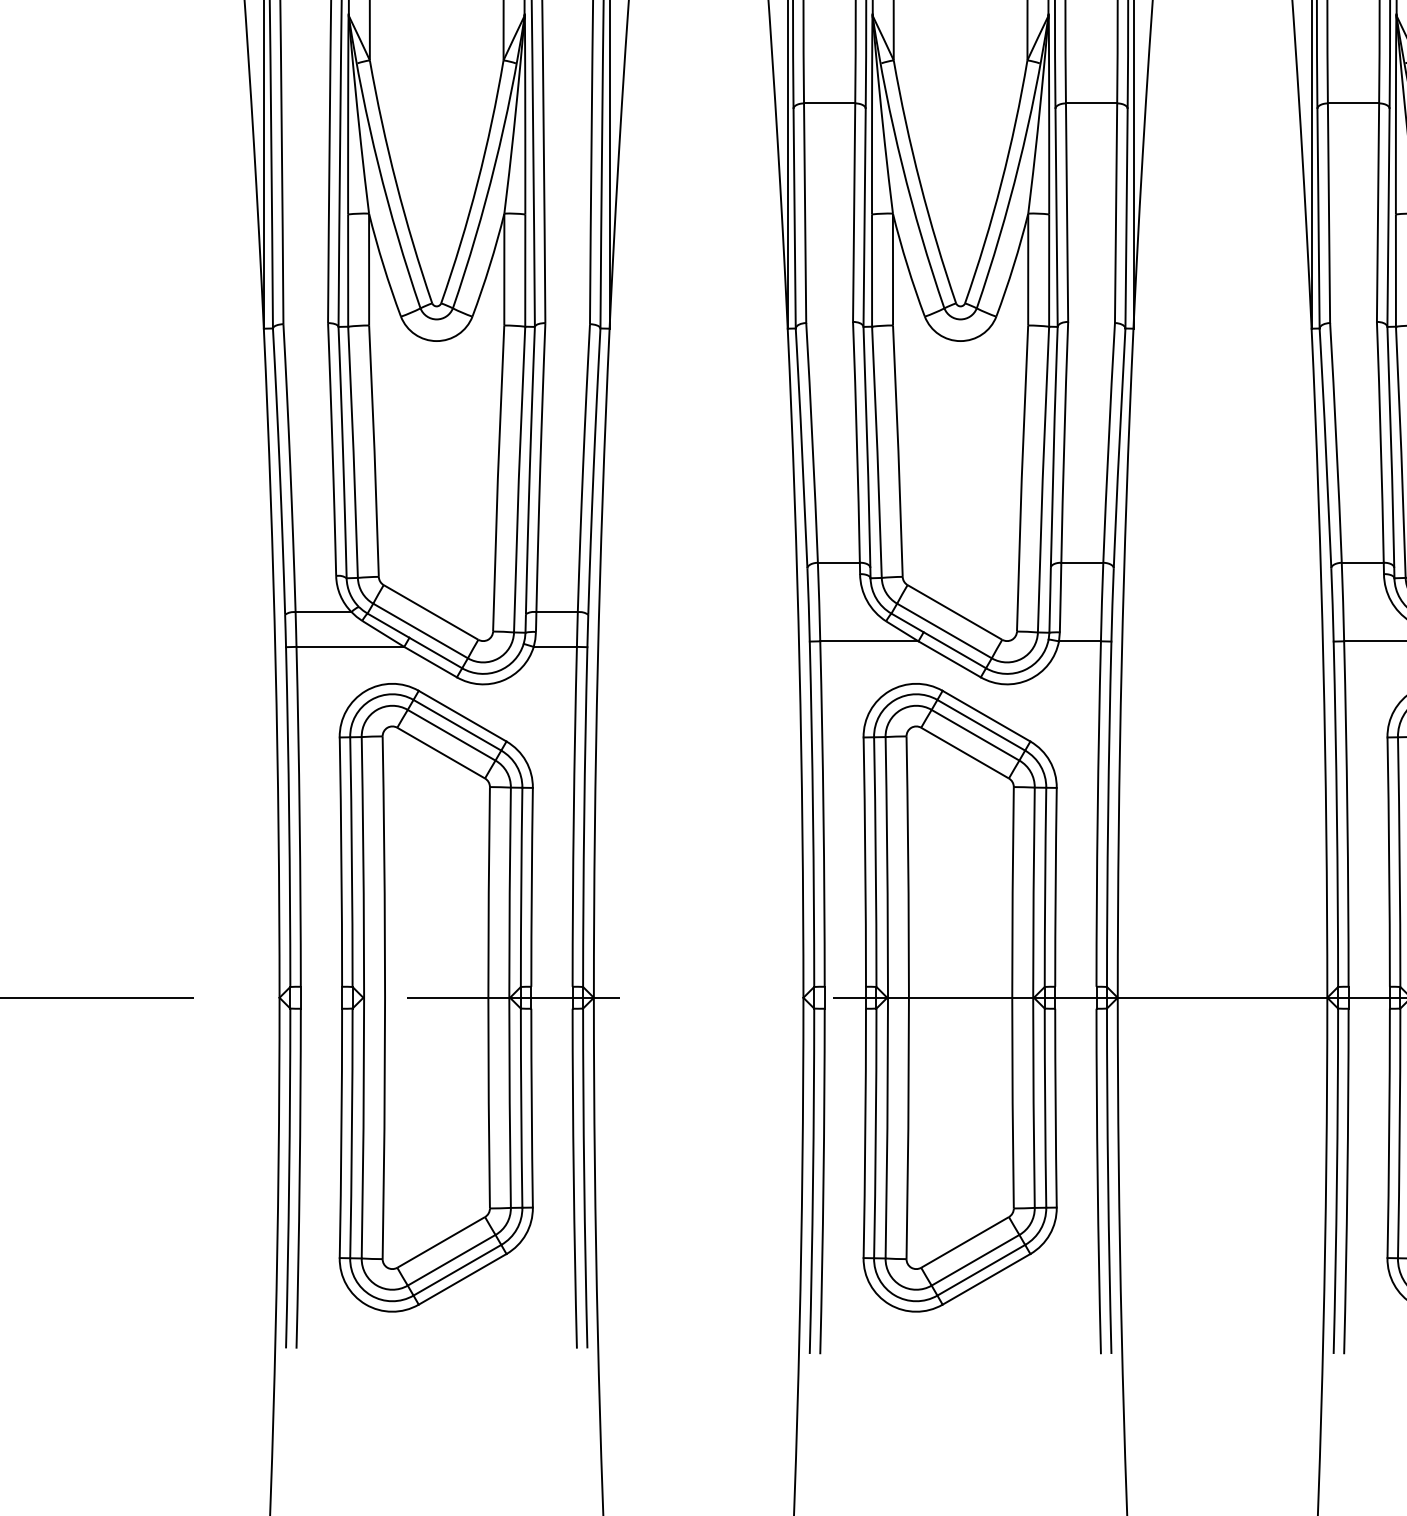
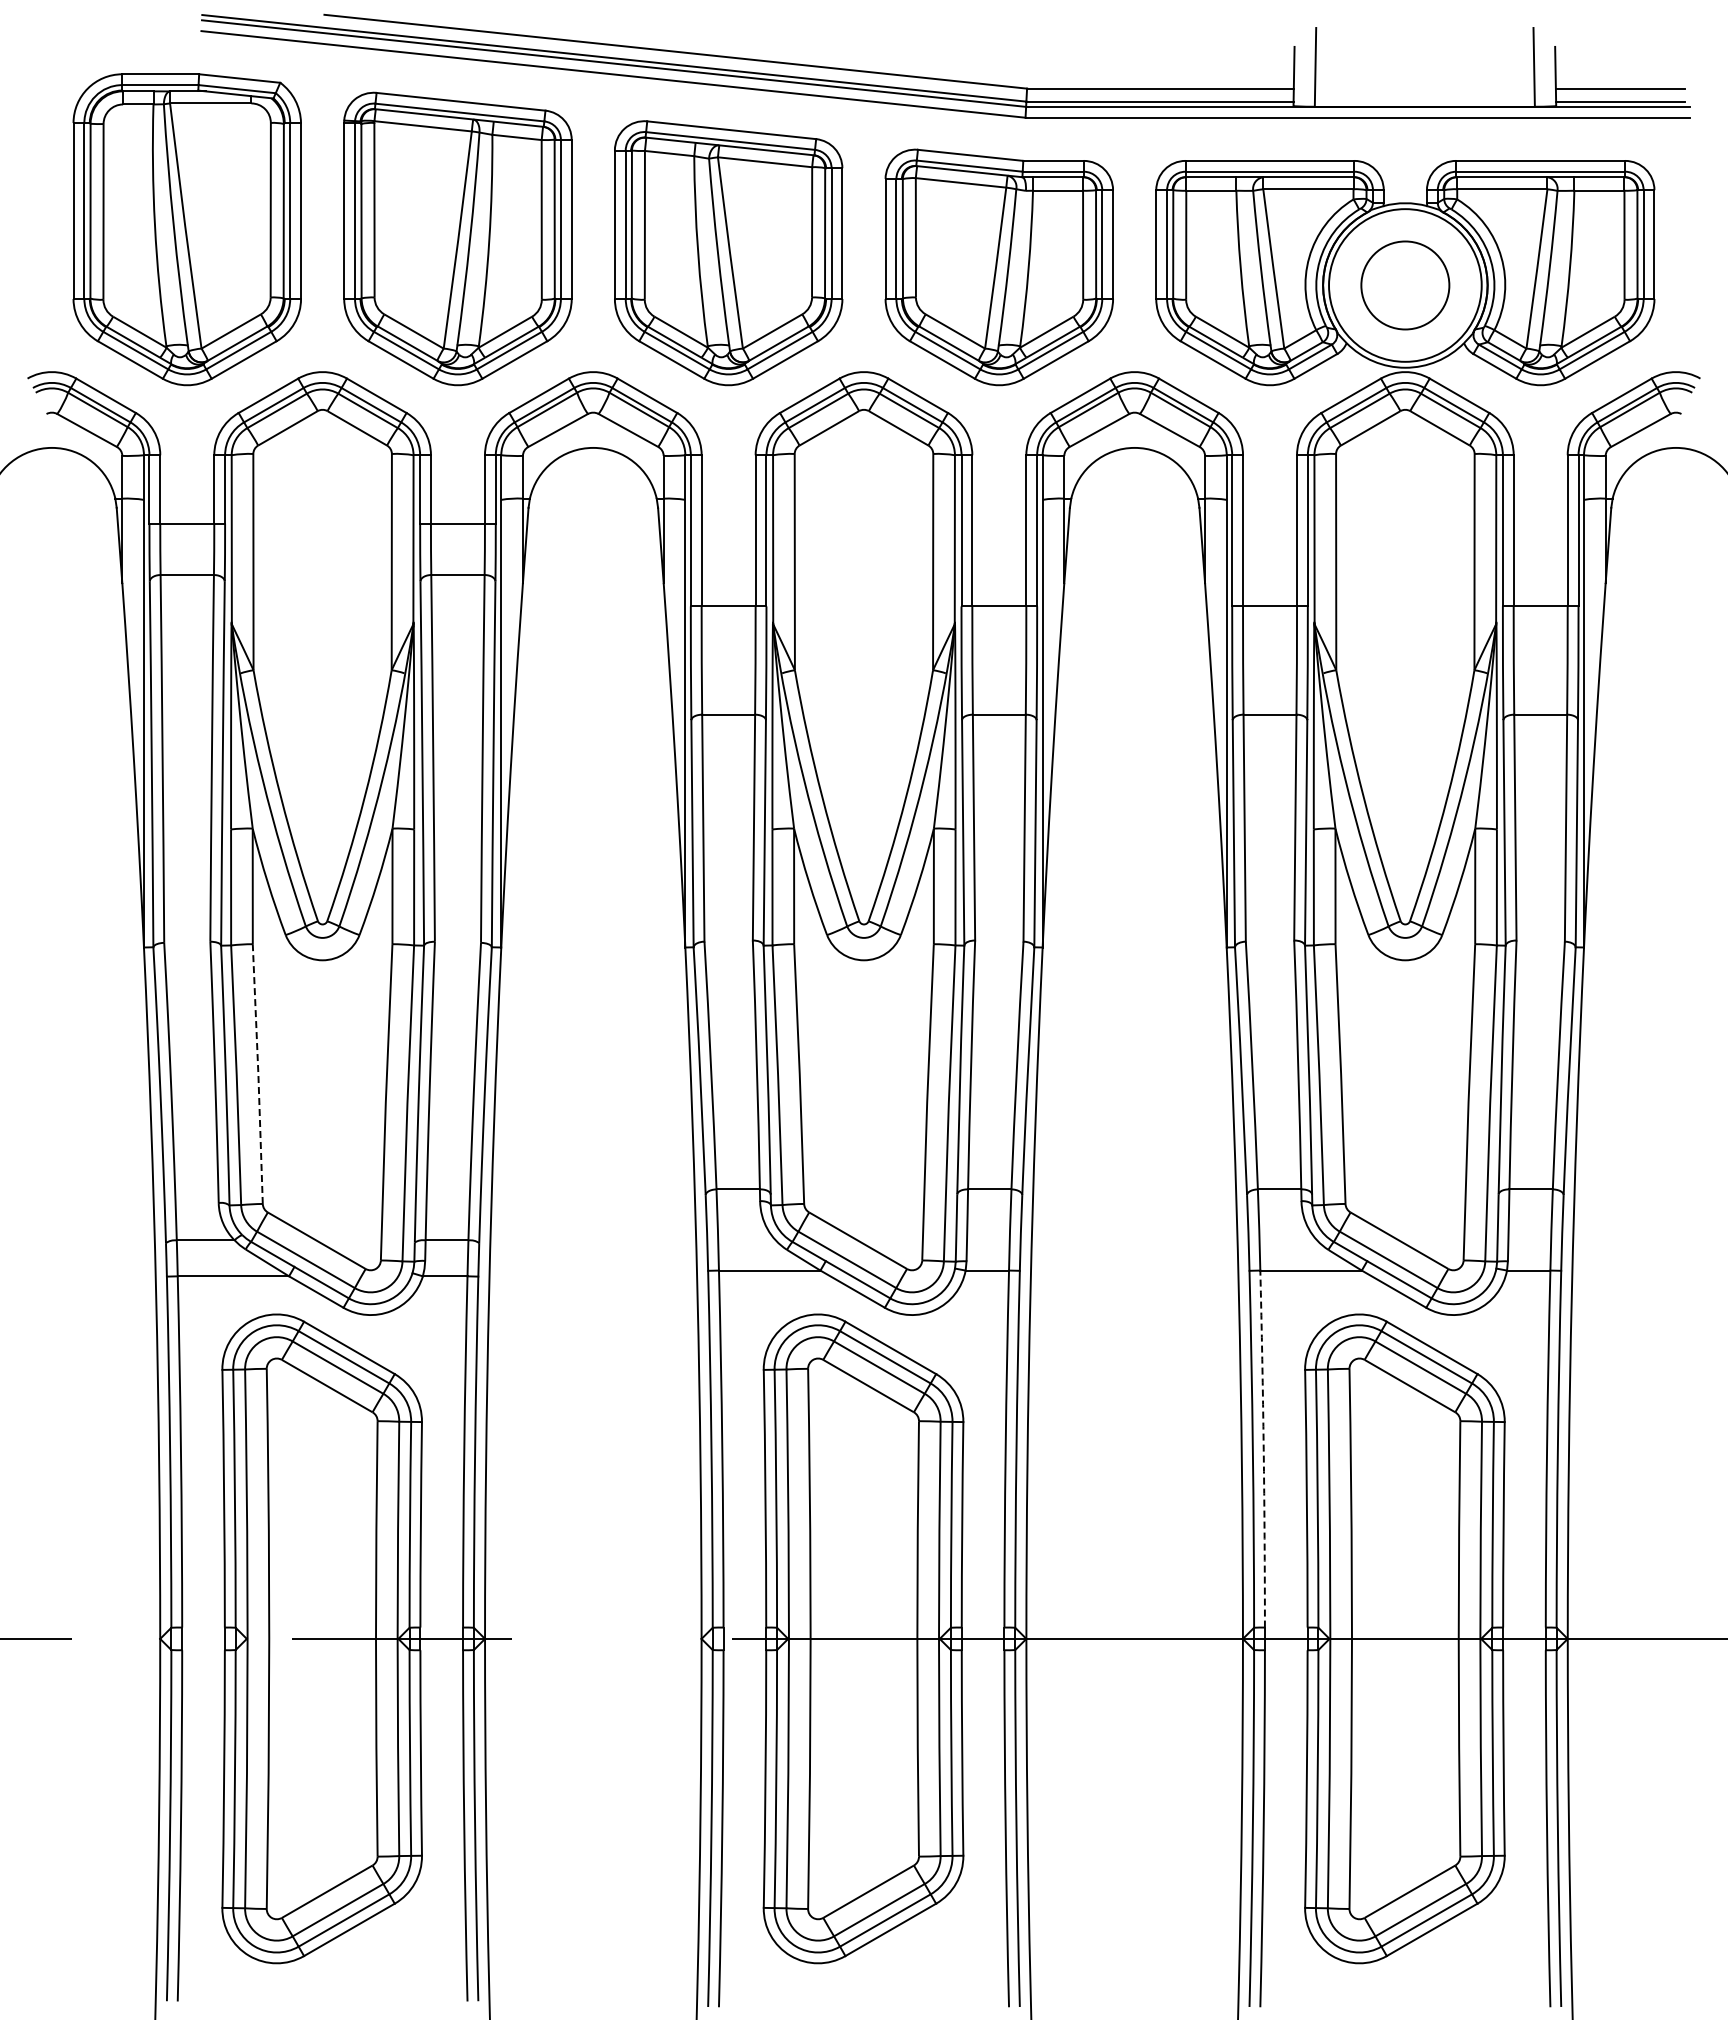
line: (374, 451) -> (258, 1074), solid -> dashed
arc: (1347, 814) -> (1263, 1449), solid -> dashed

